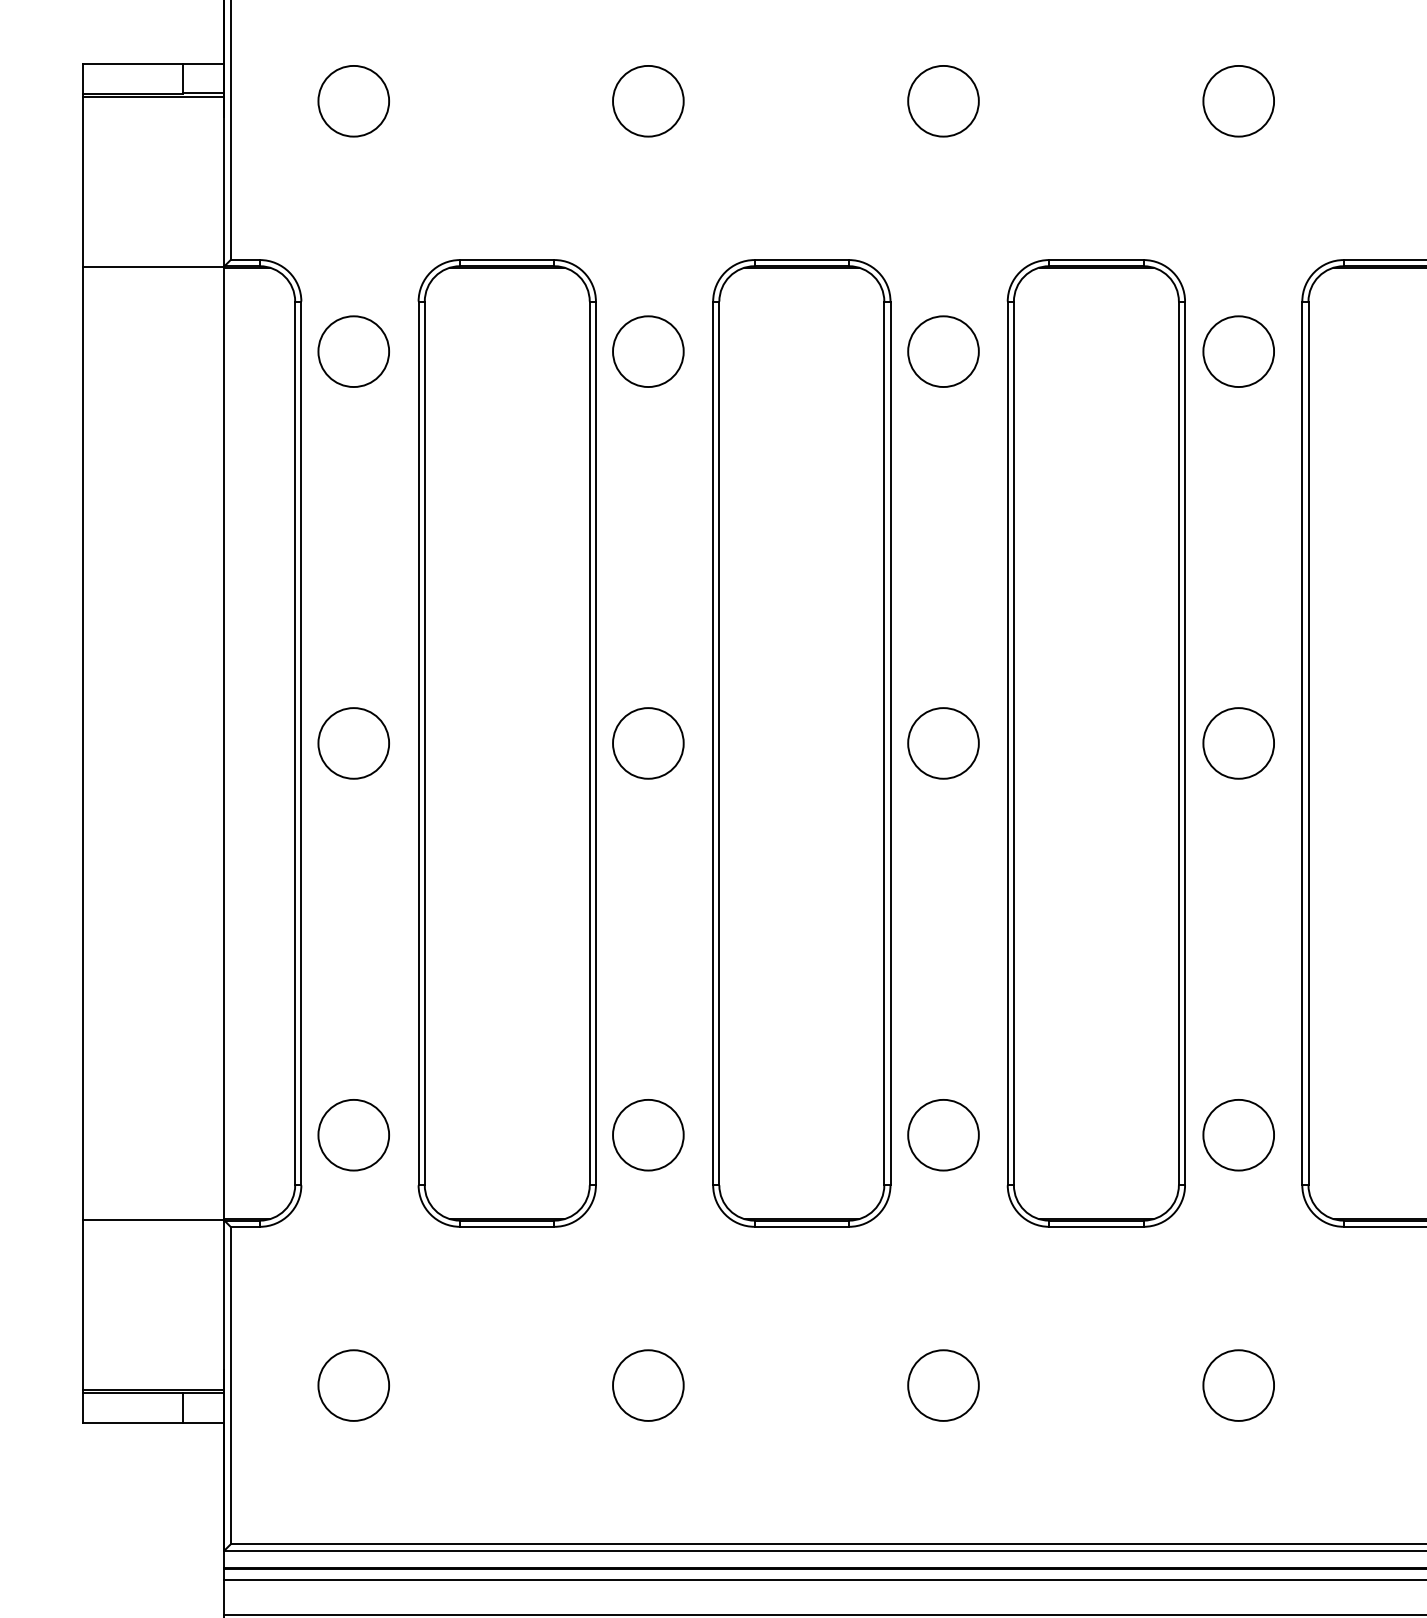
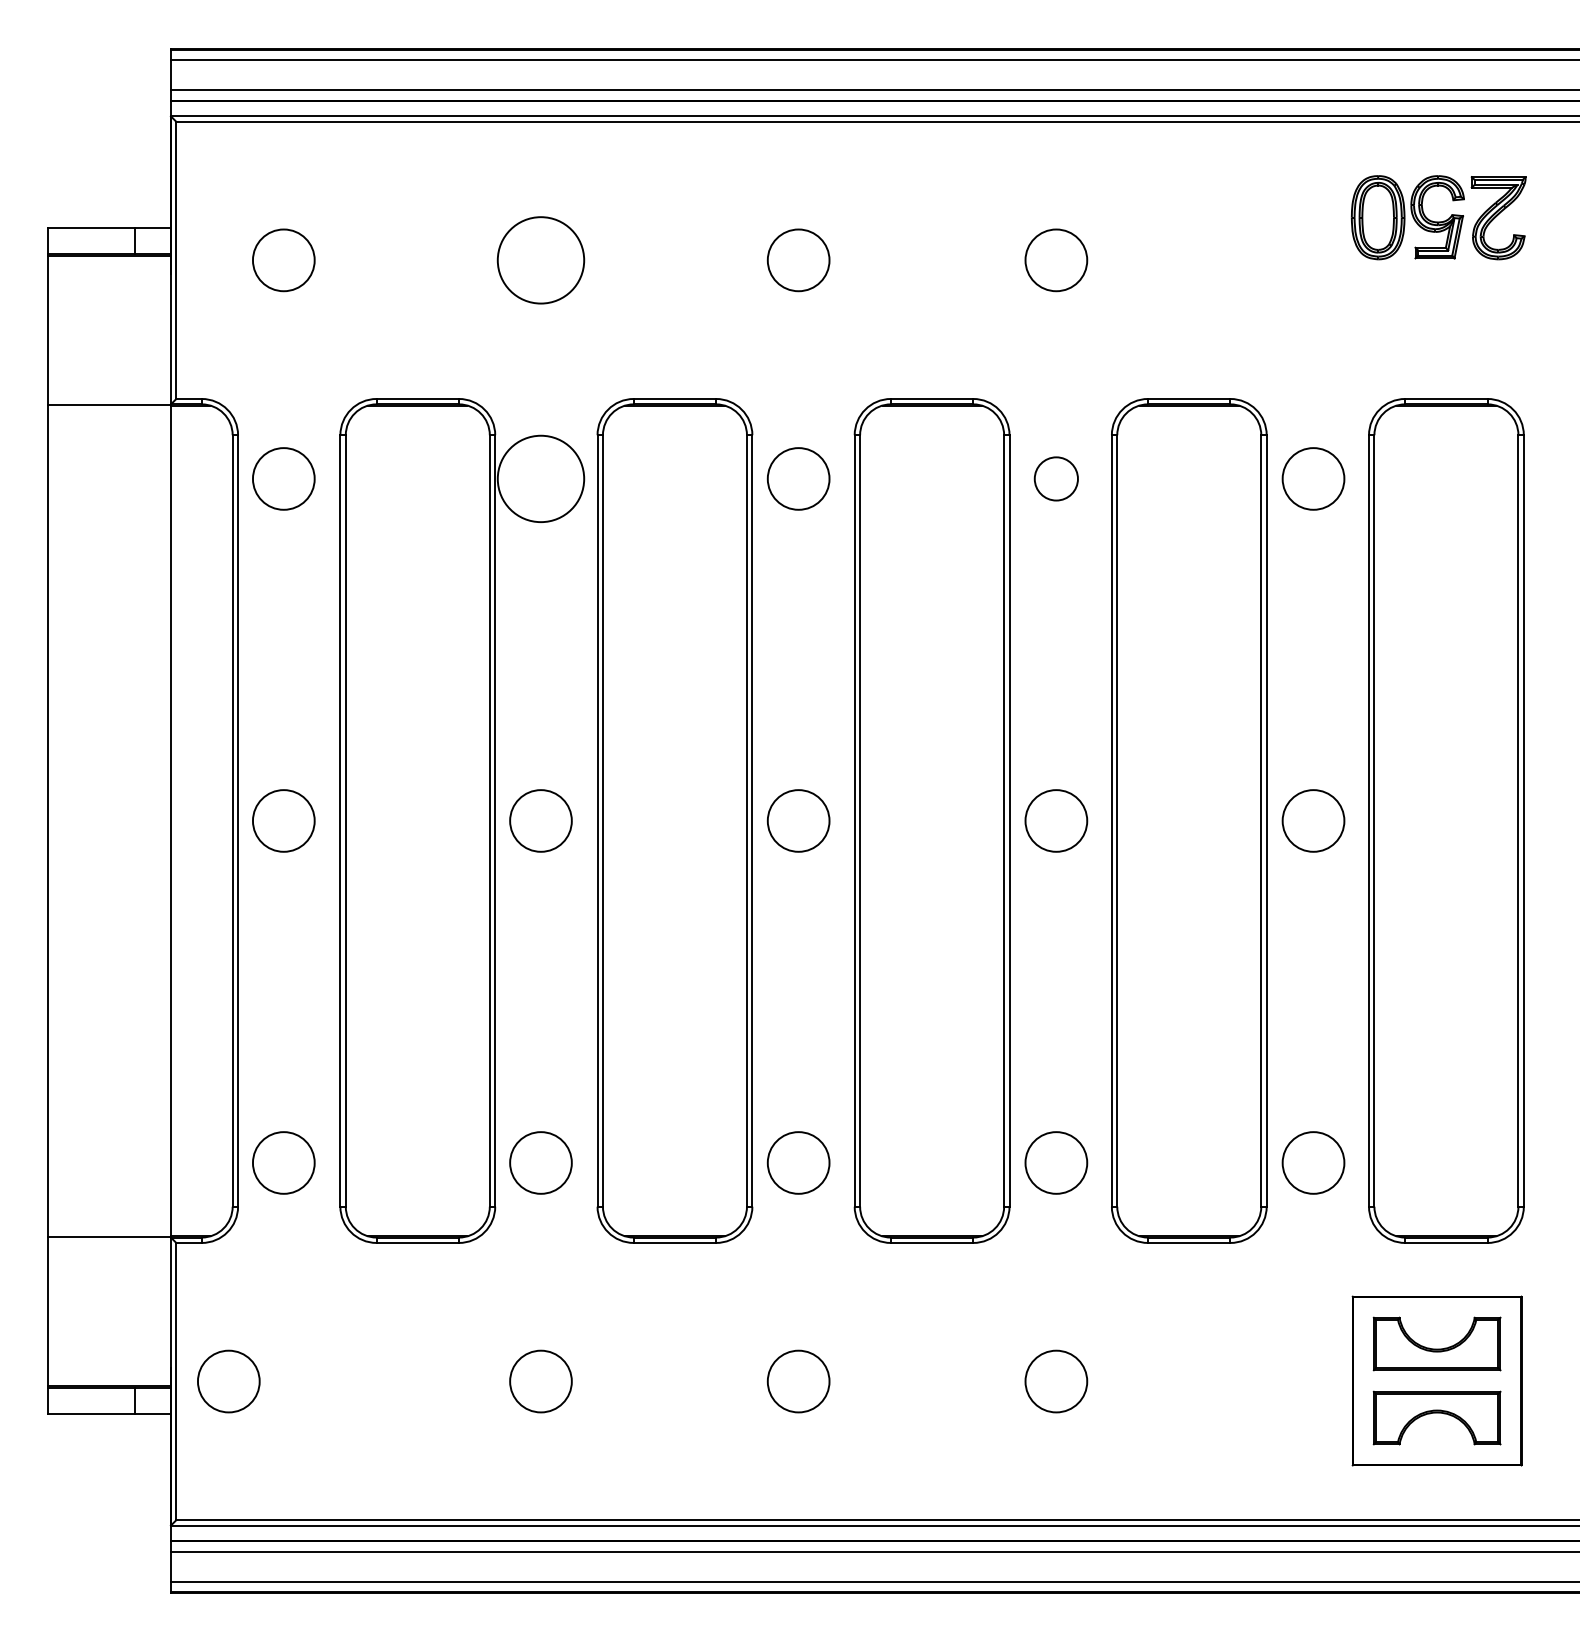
circle: (647, 101) -> (540, 260), size x1.4
circle: (647, 351) -> (540, 478), size x1.4
circle: (1238, 351) -> (1056, 478), size x0.7
circle: (353, 1385) -> (228, 1381), moved

